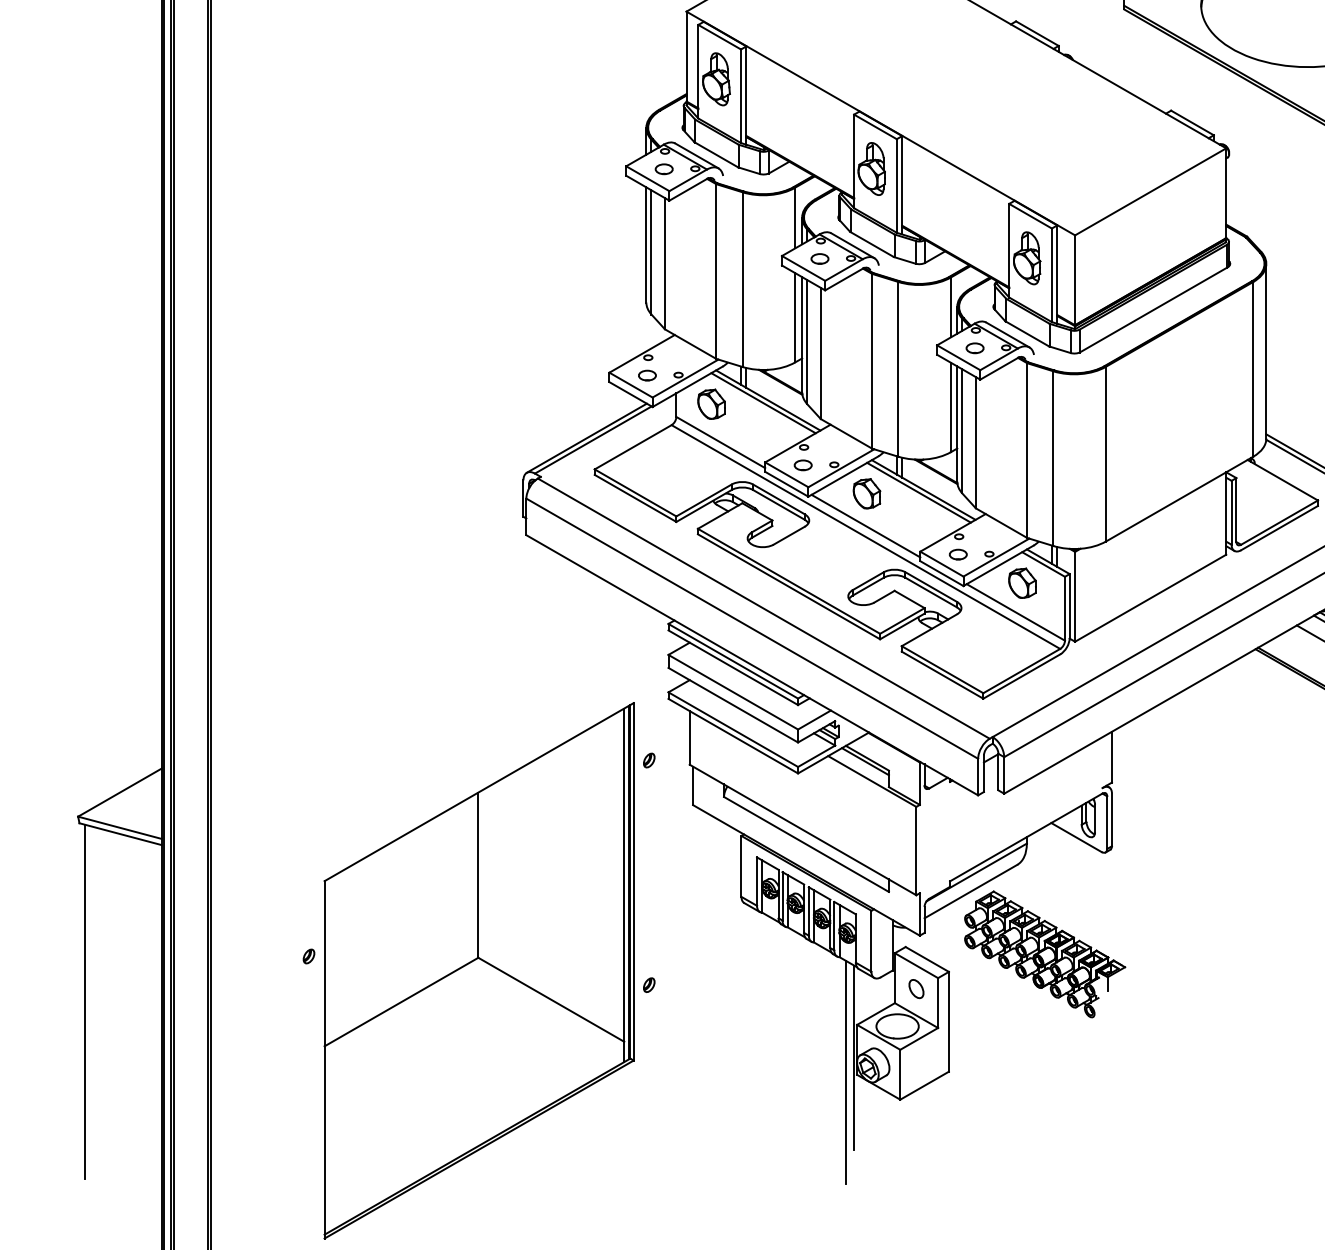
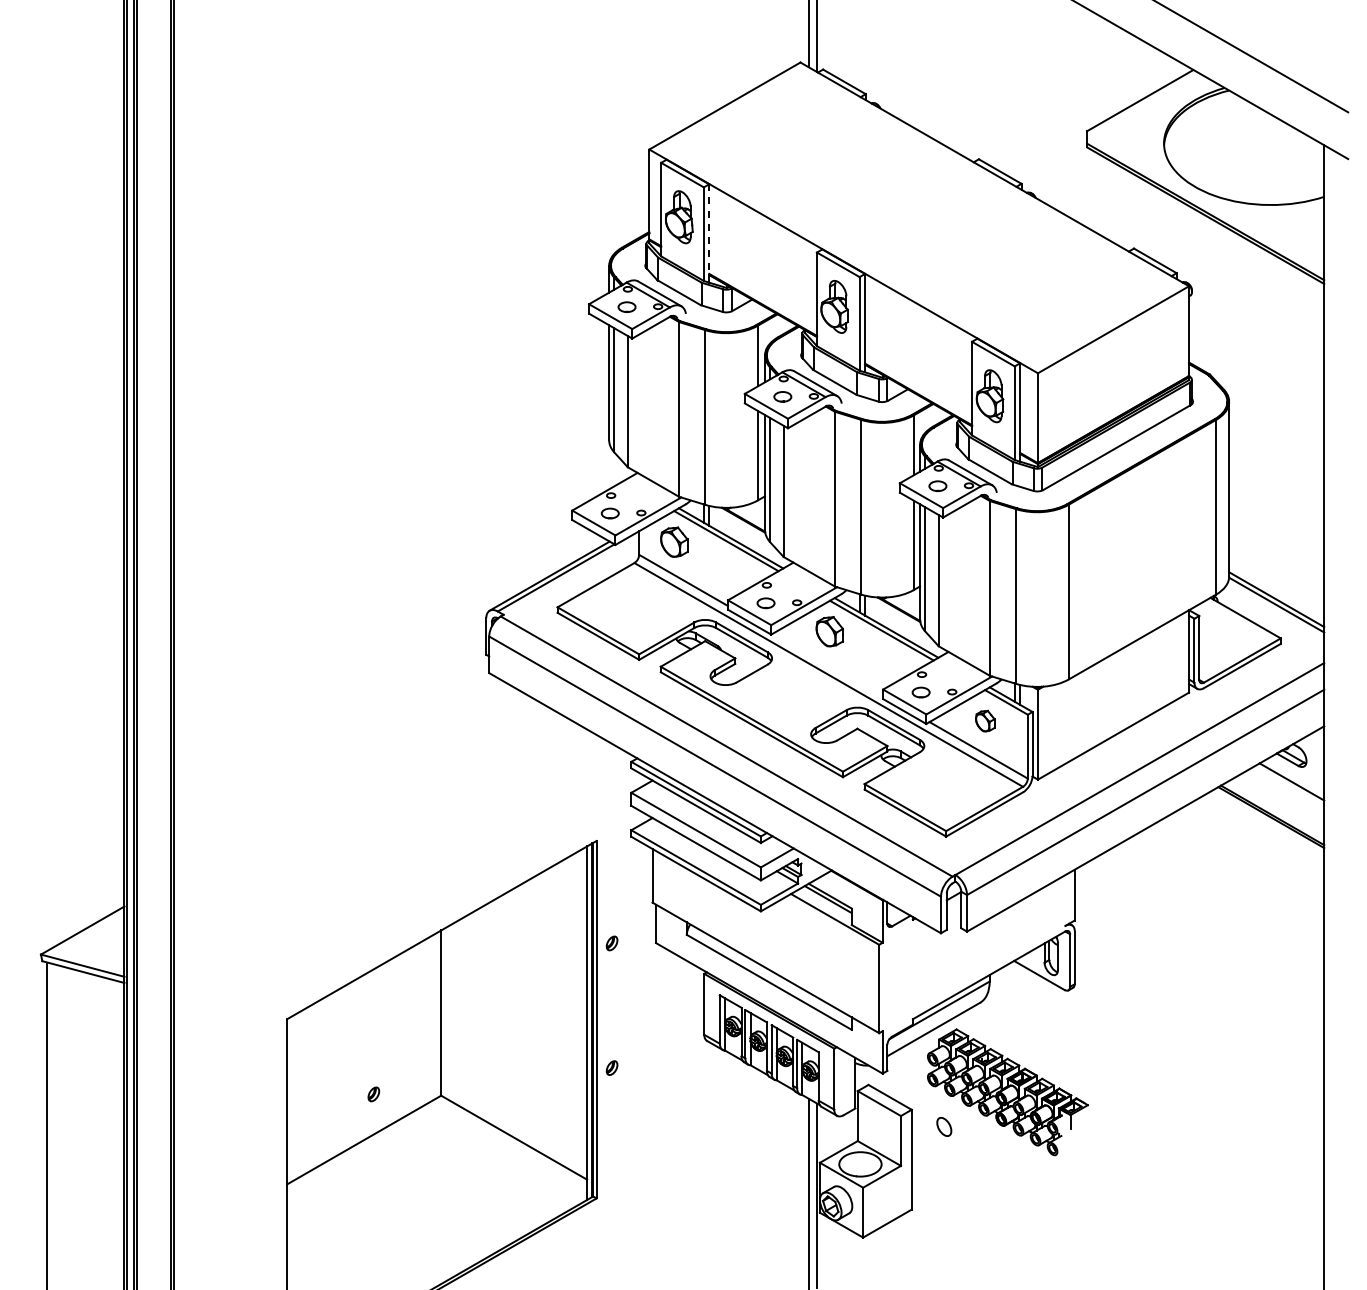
line: (746, 92) -> (709, 230), solid -> dashed
line: (865, 525) -> (828, 663), removed
part: (1022, 582) -> (985, 720), size x0.7
part: (648, 760) -> (611, 943), moved
part: (308, 956) -> (373, 1094), moved
part: (648, 984) -> (611, 1067), moved
part: (916, 988) -> (944, 1126), moved

